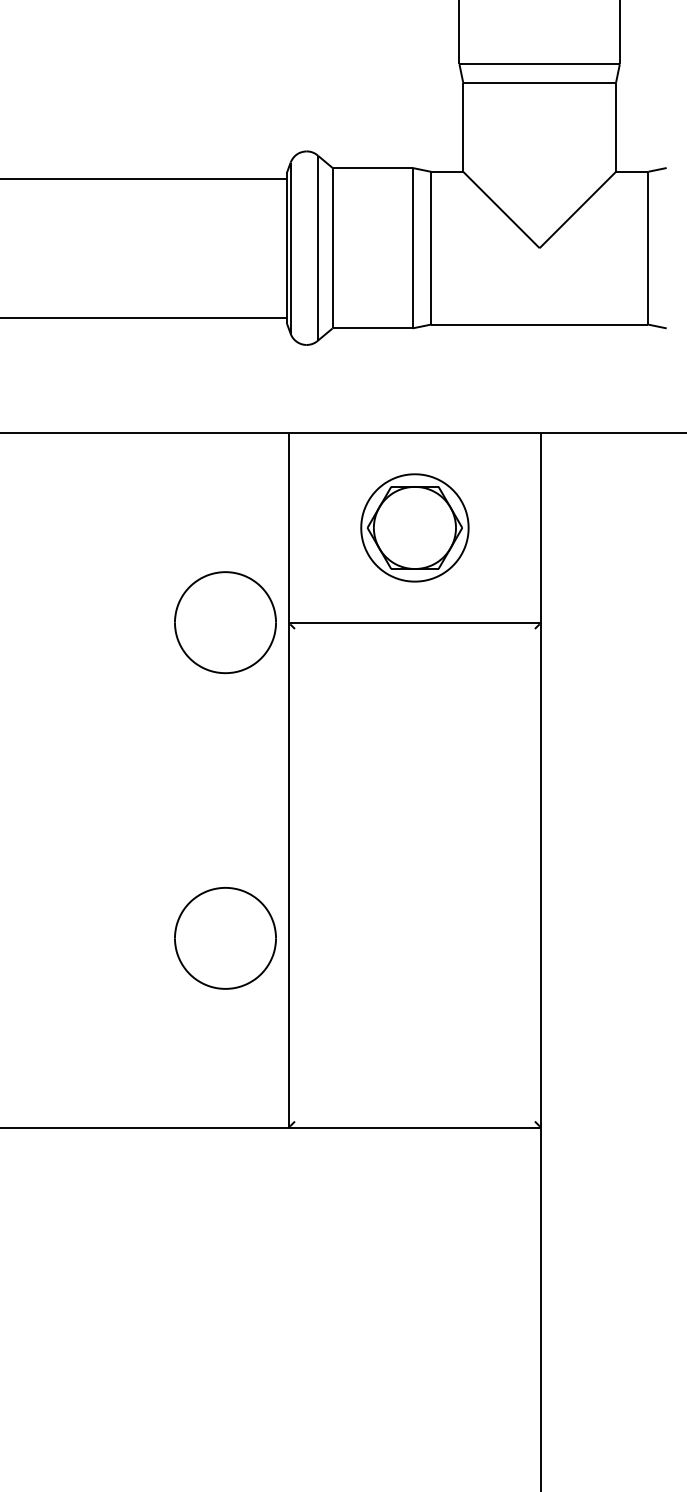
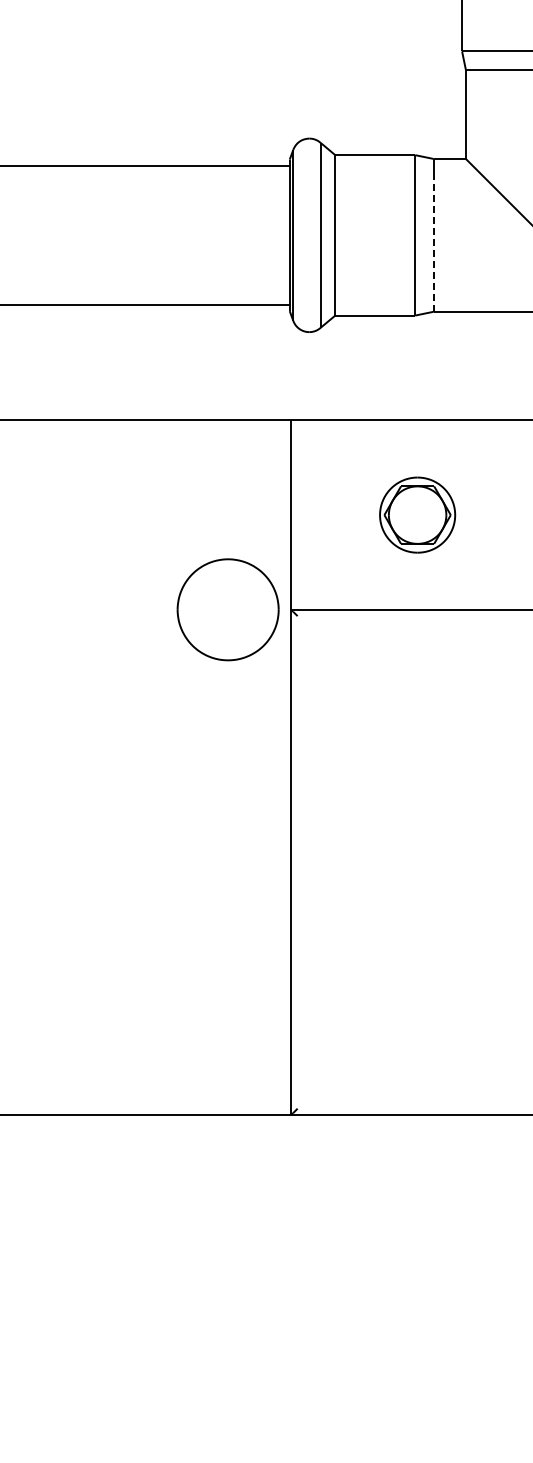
line: (431, 255) -> (434, 242), solid -> dashed
part: (414, 527) -> (417, 514), size x0.7
part: (225, 938) -> (228, 925), removed

